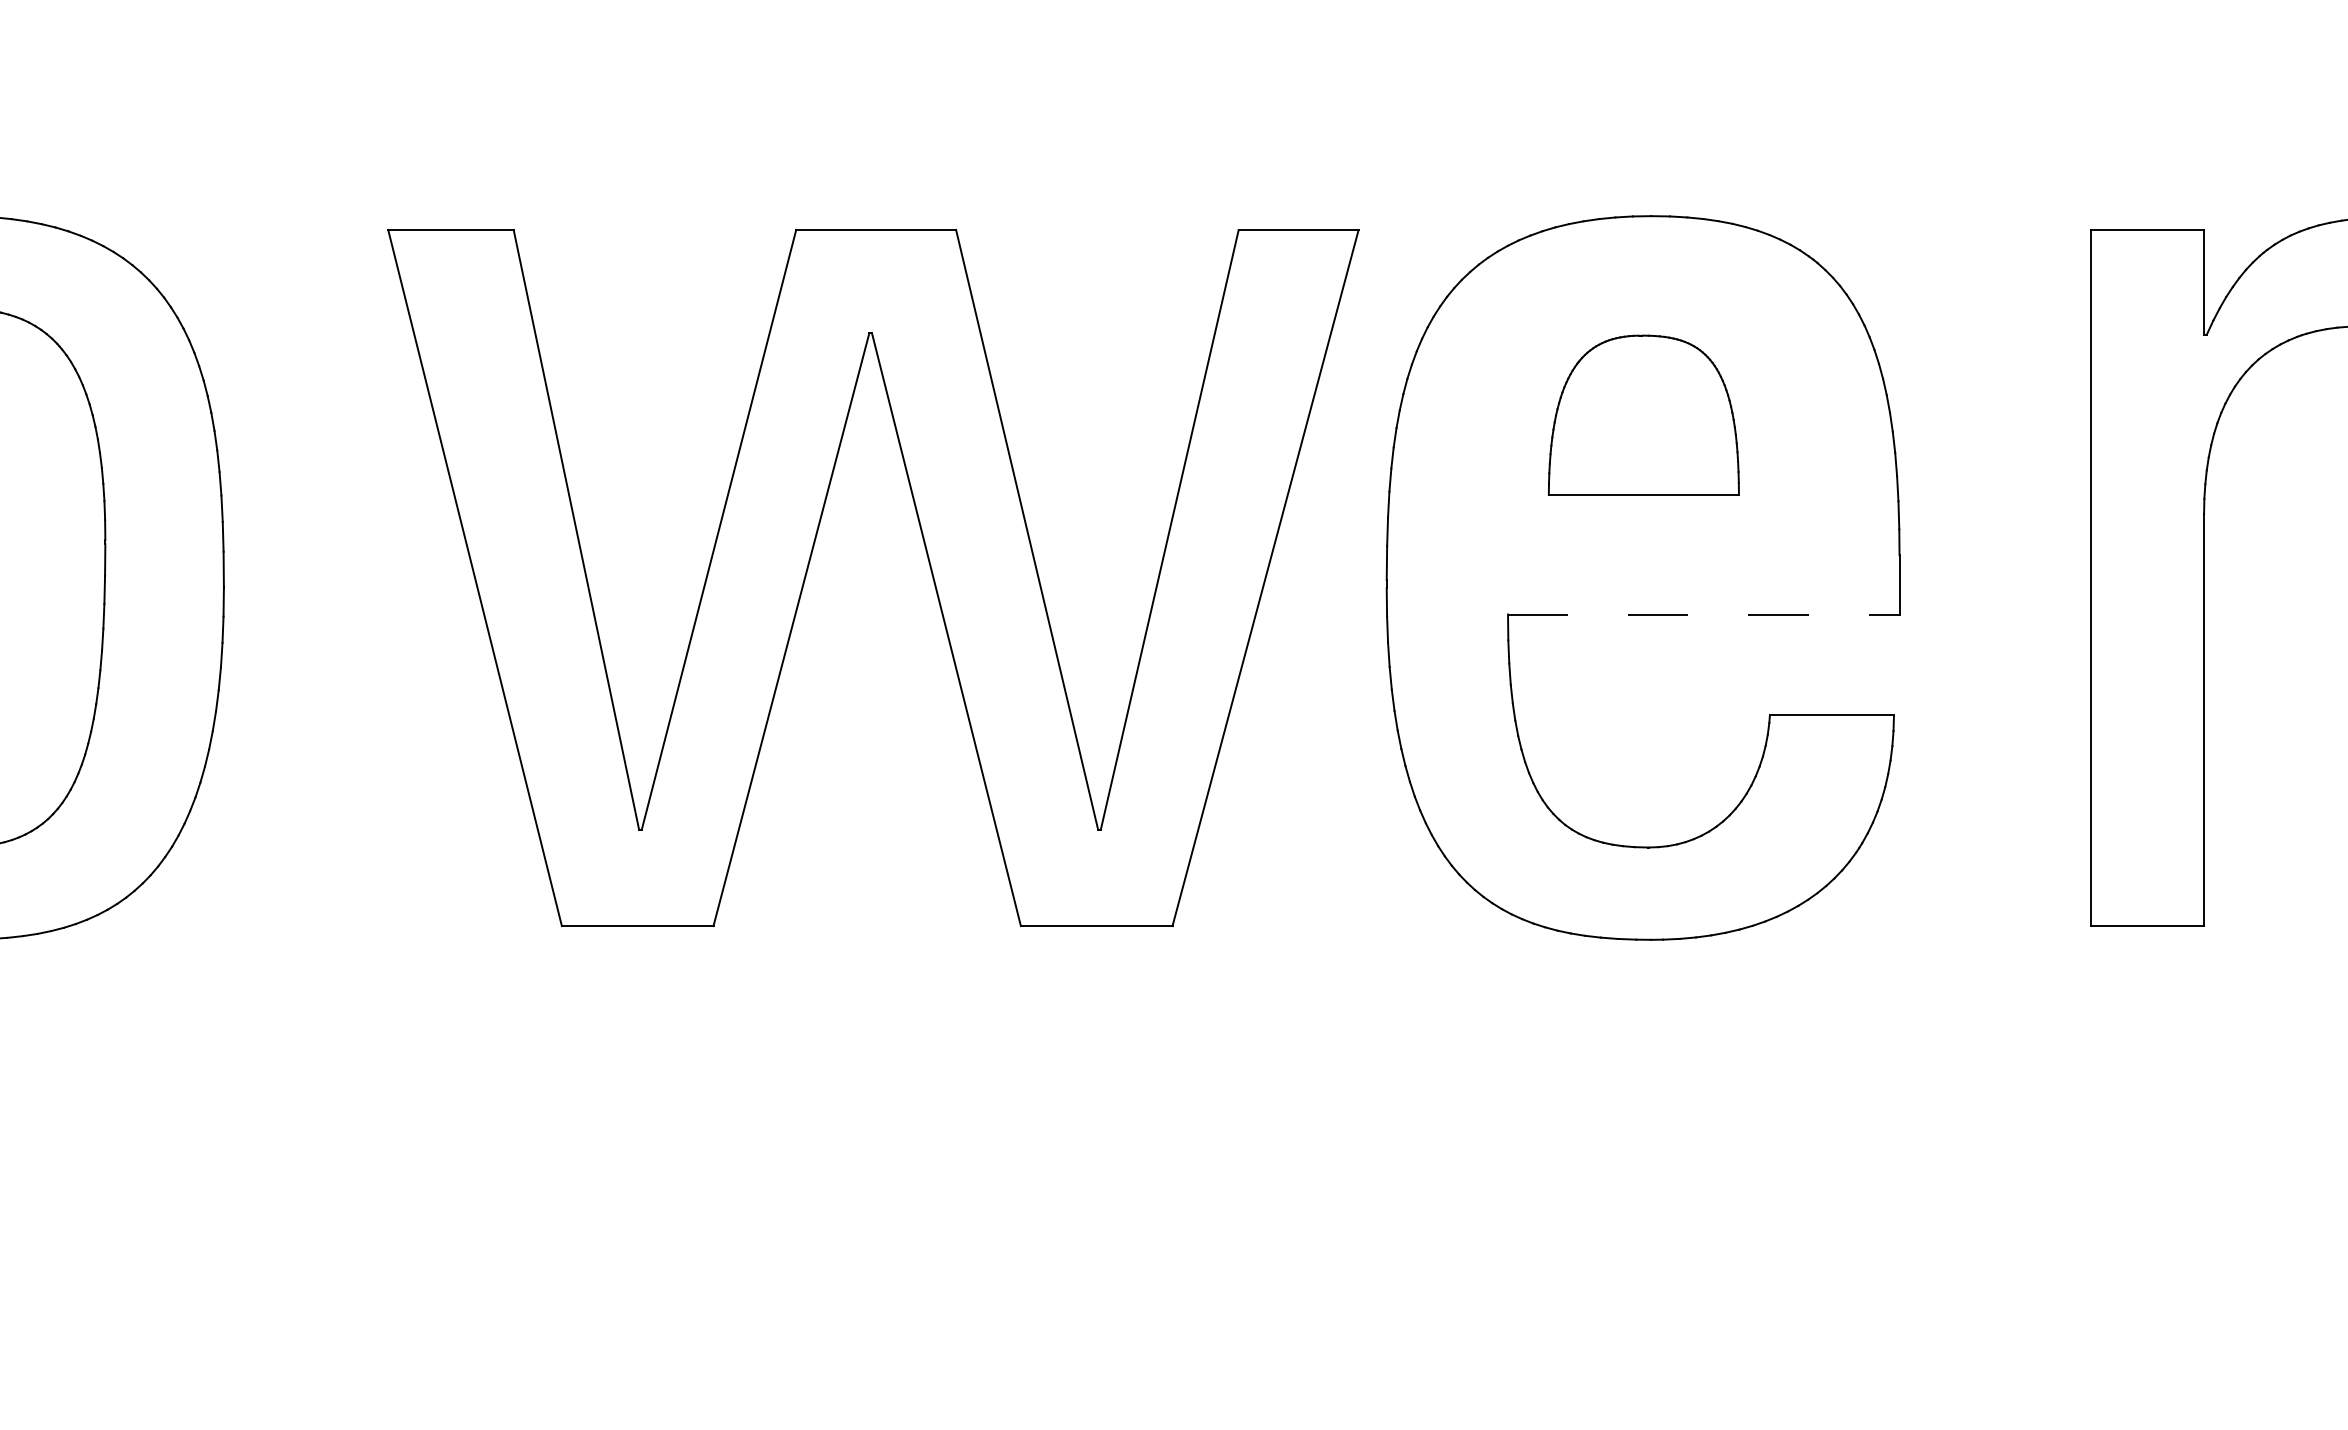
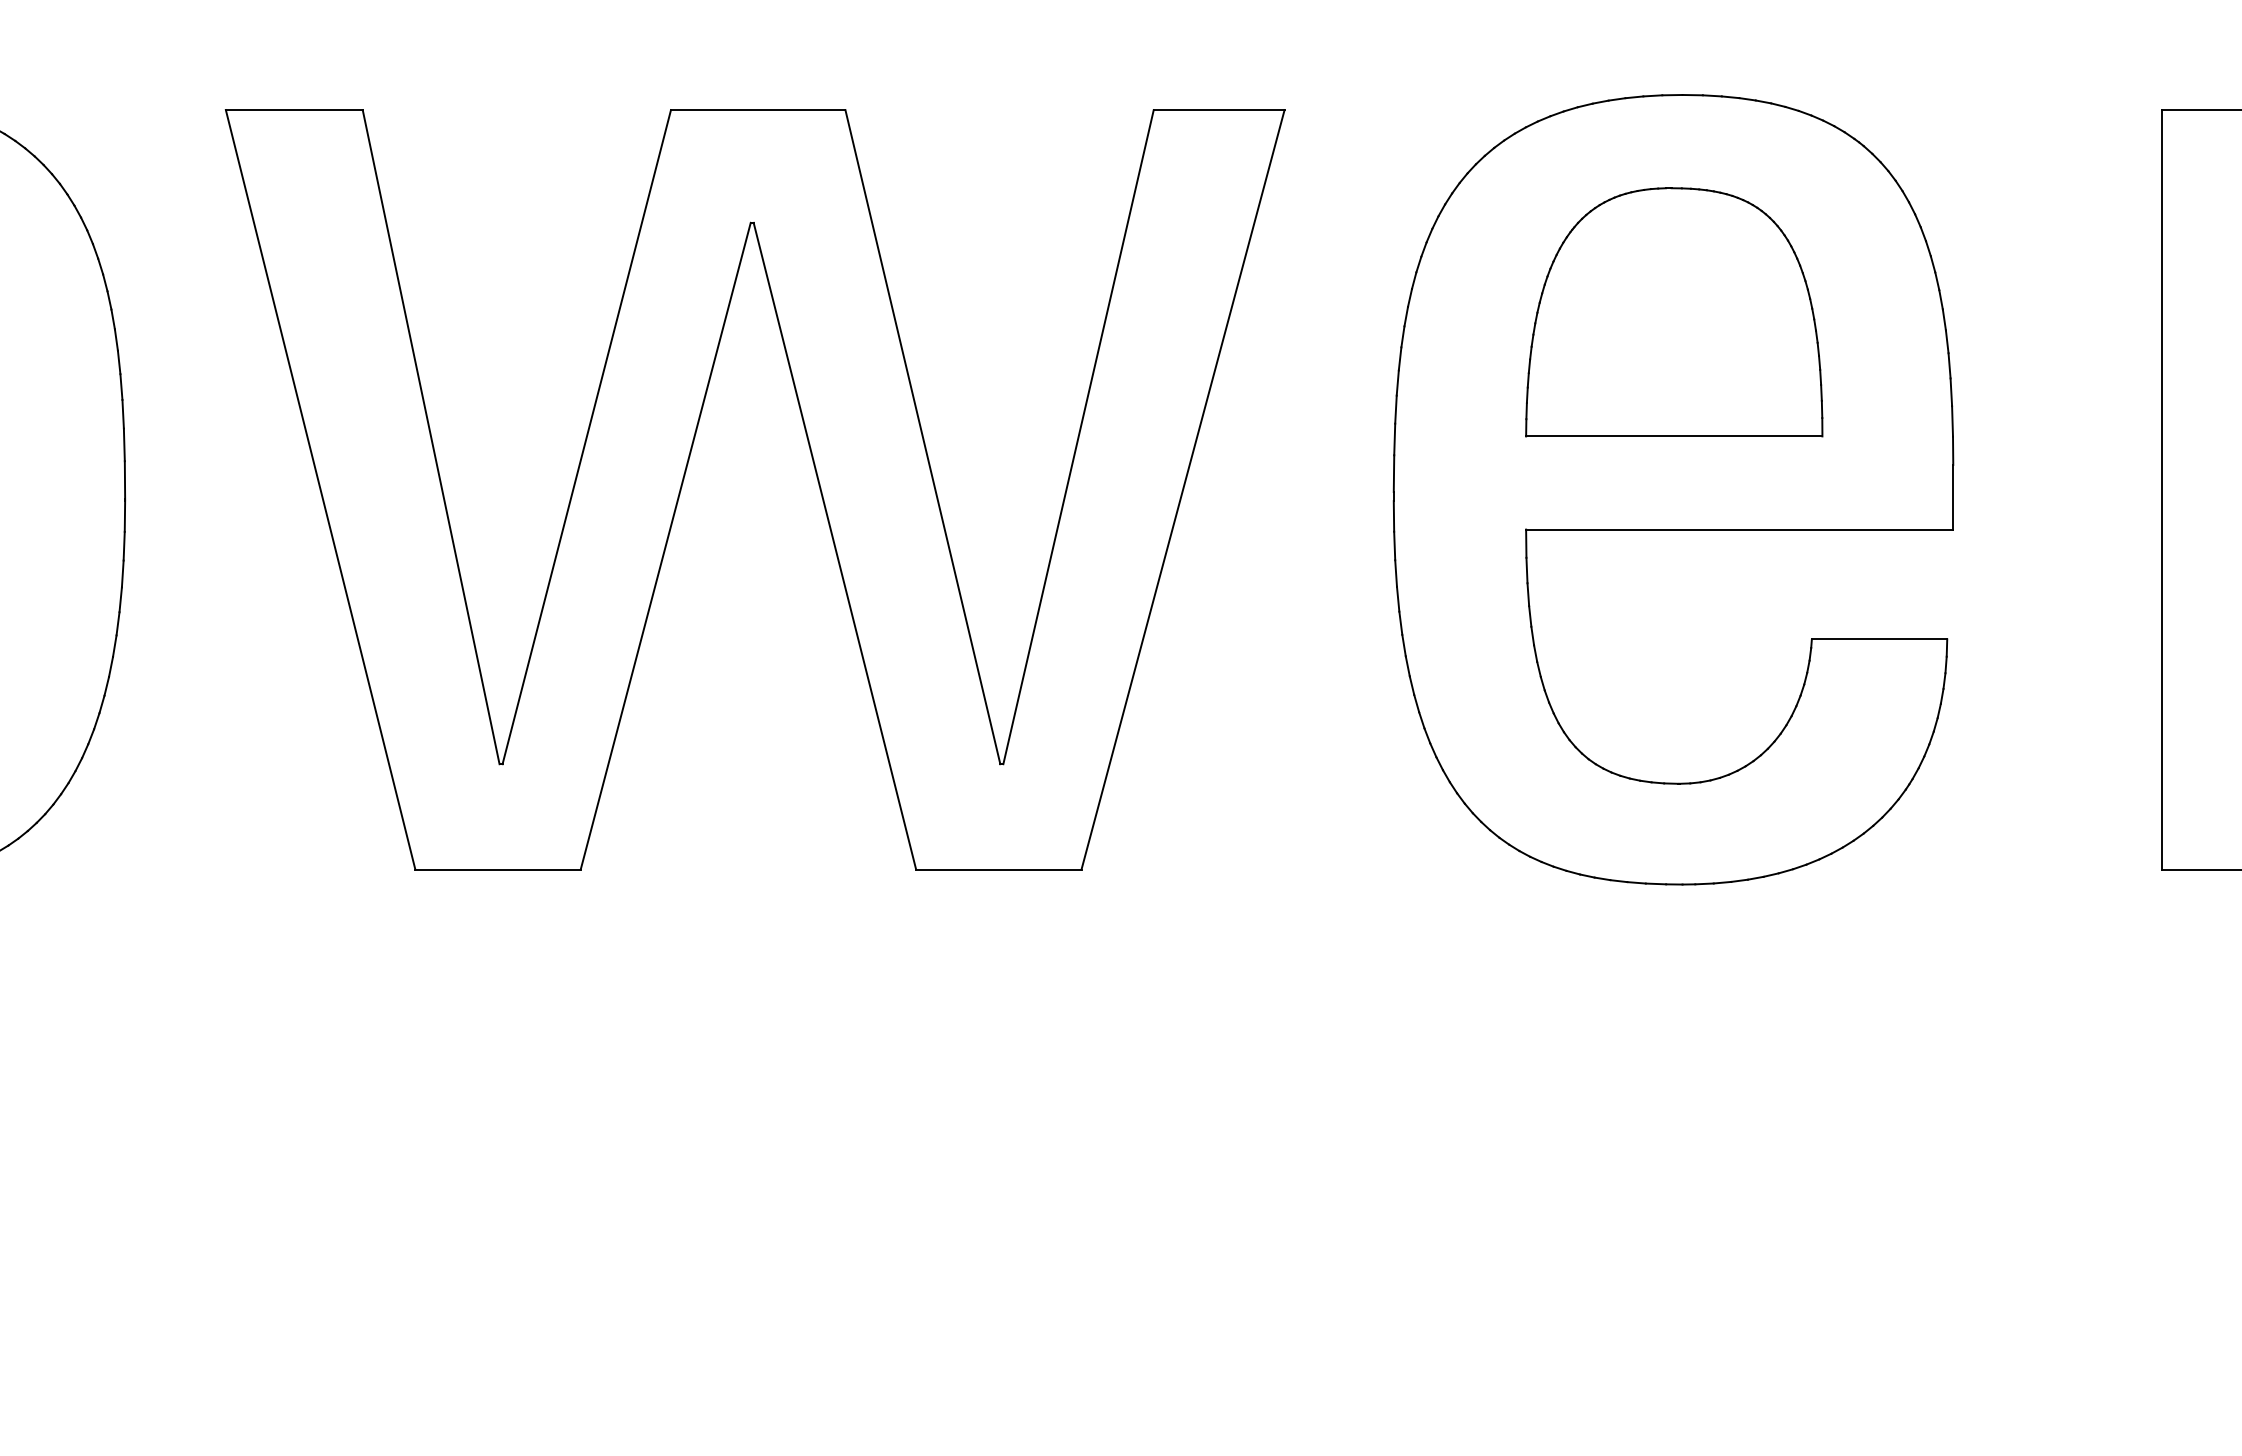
part: (1643, 414) -> (1673, 311), size x1.43
part: (928, 563) -> (815, 473), moved
line: (1703, 614) -> (1739, 529), dashed -> solid

